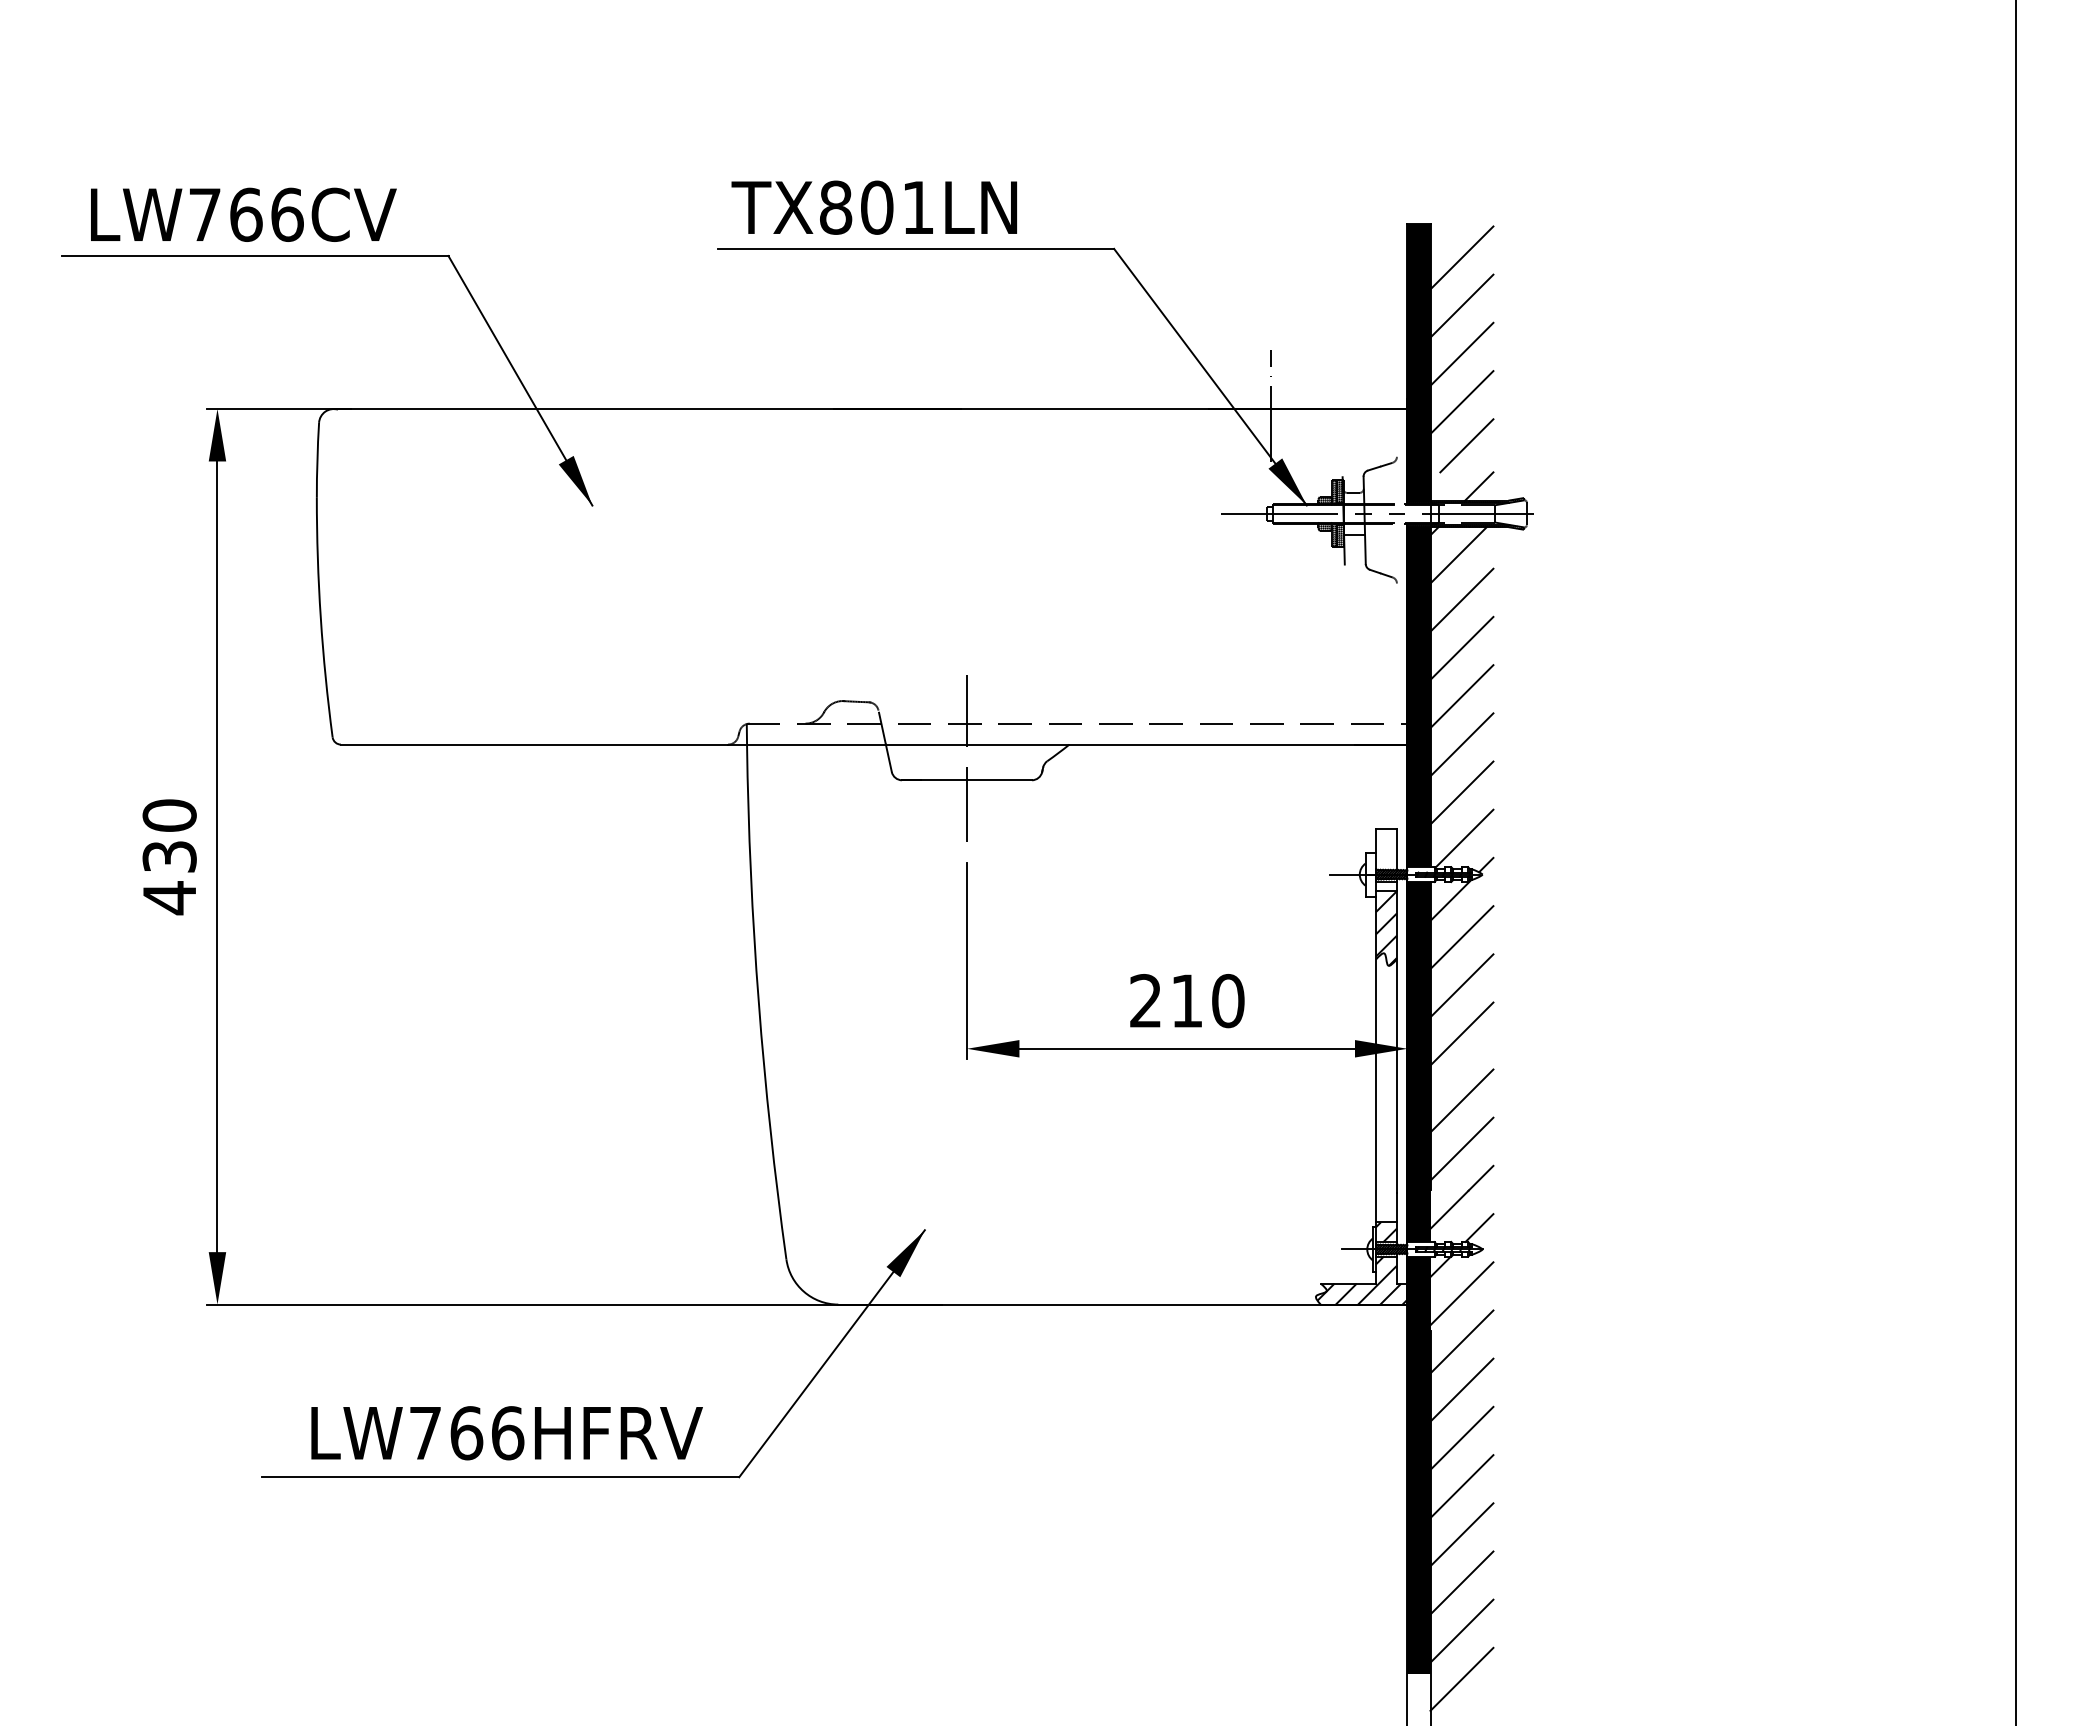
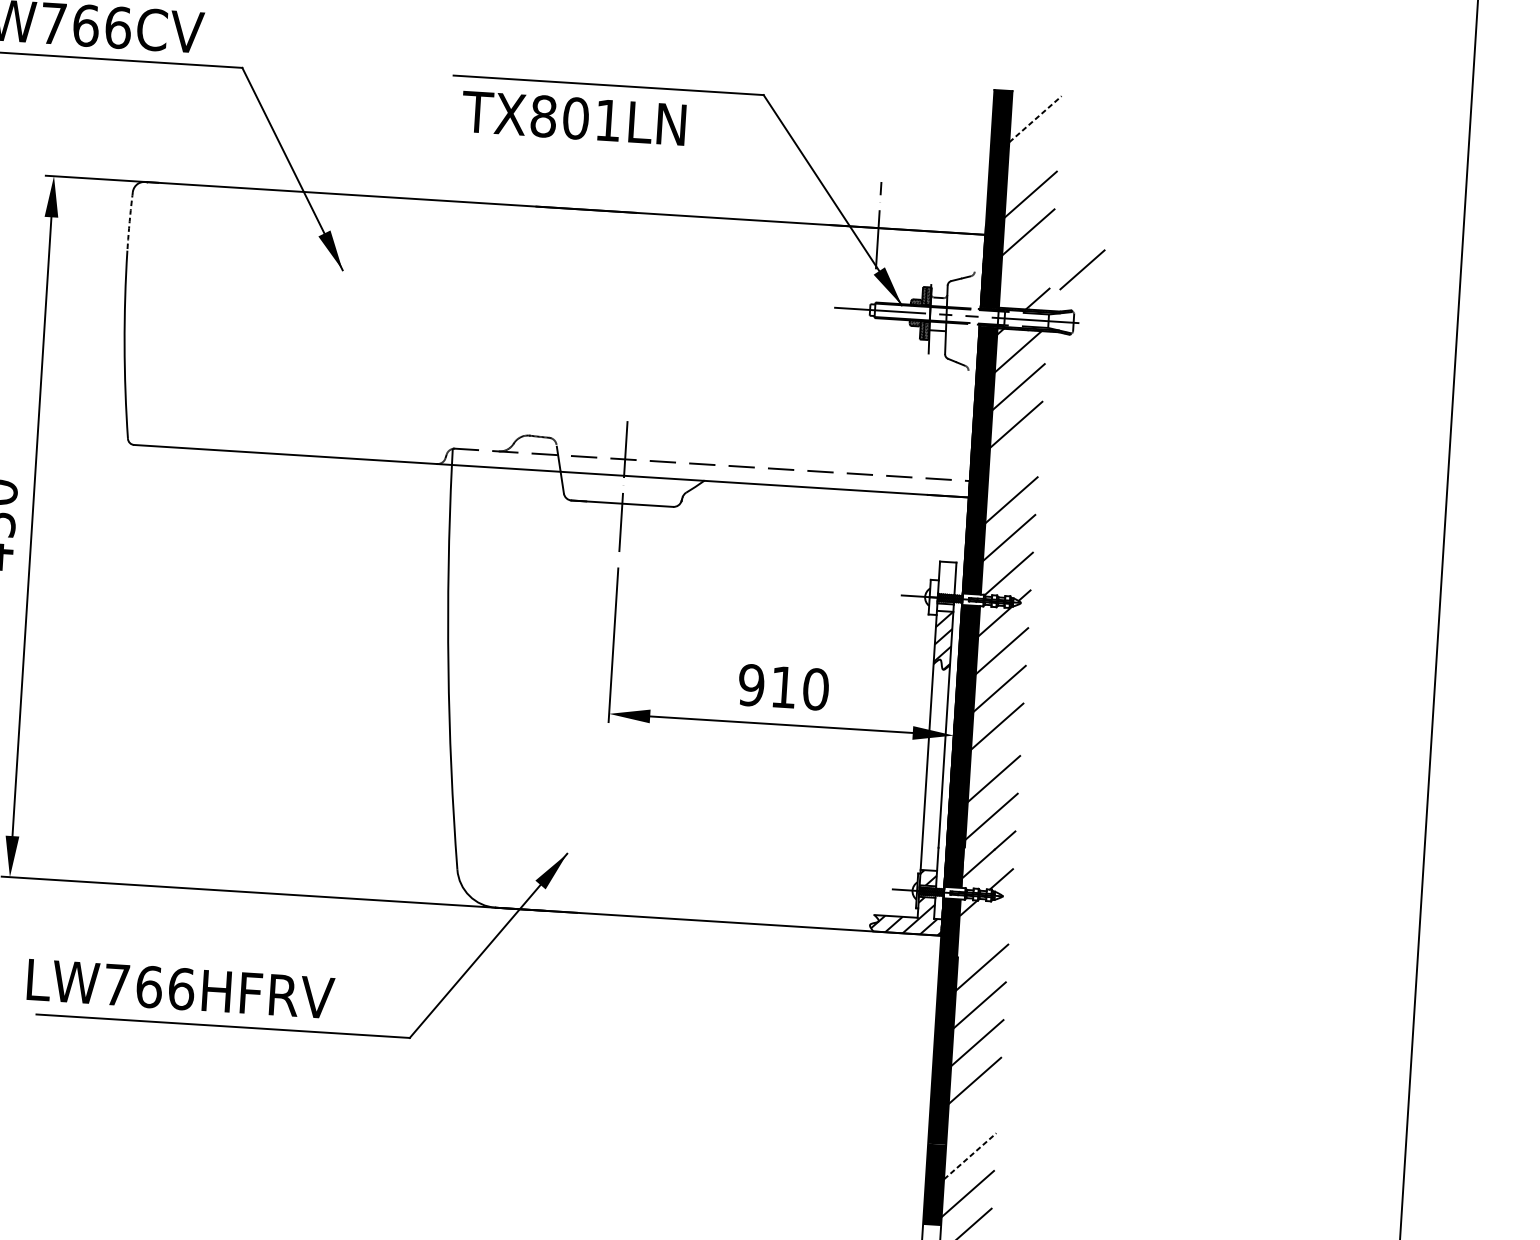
text: (873, 207) -> (573, 118), moved
line: (1462, 257) -> (1035, 118), solid -> dashed
line: (1461, 305) -> (1032, 156), removed
line: (1466, 445) -> (1082, 269), moved
arc: (317, 460) -> (129, 221), solid -> dashed
line: (1461, 696) -> (1013, 462), removed
text: (1145, 1001) -> (751, 685), 210 -> 910
line: (1461, 1293) -> (984, 929), removed
text: (506, 1433) -> (180, 989), moved
line: (1461, 1534) -> (972, 1118), removed
line: (1462, 1582) -> (970, 1155), solid -> dashed

